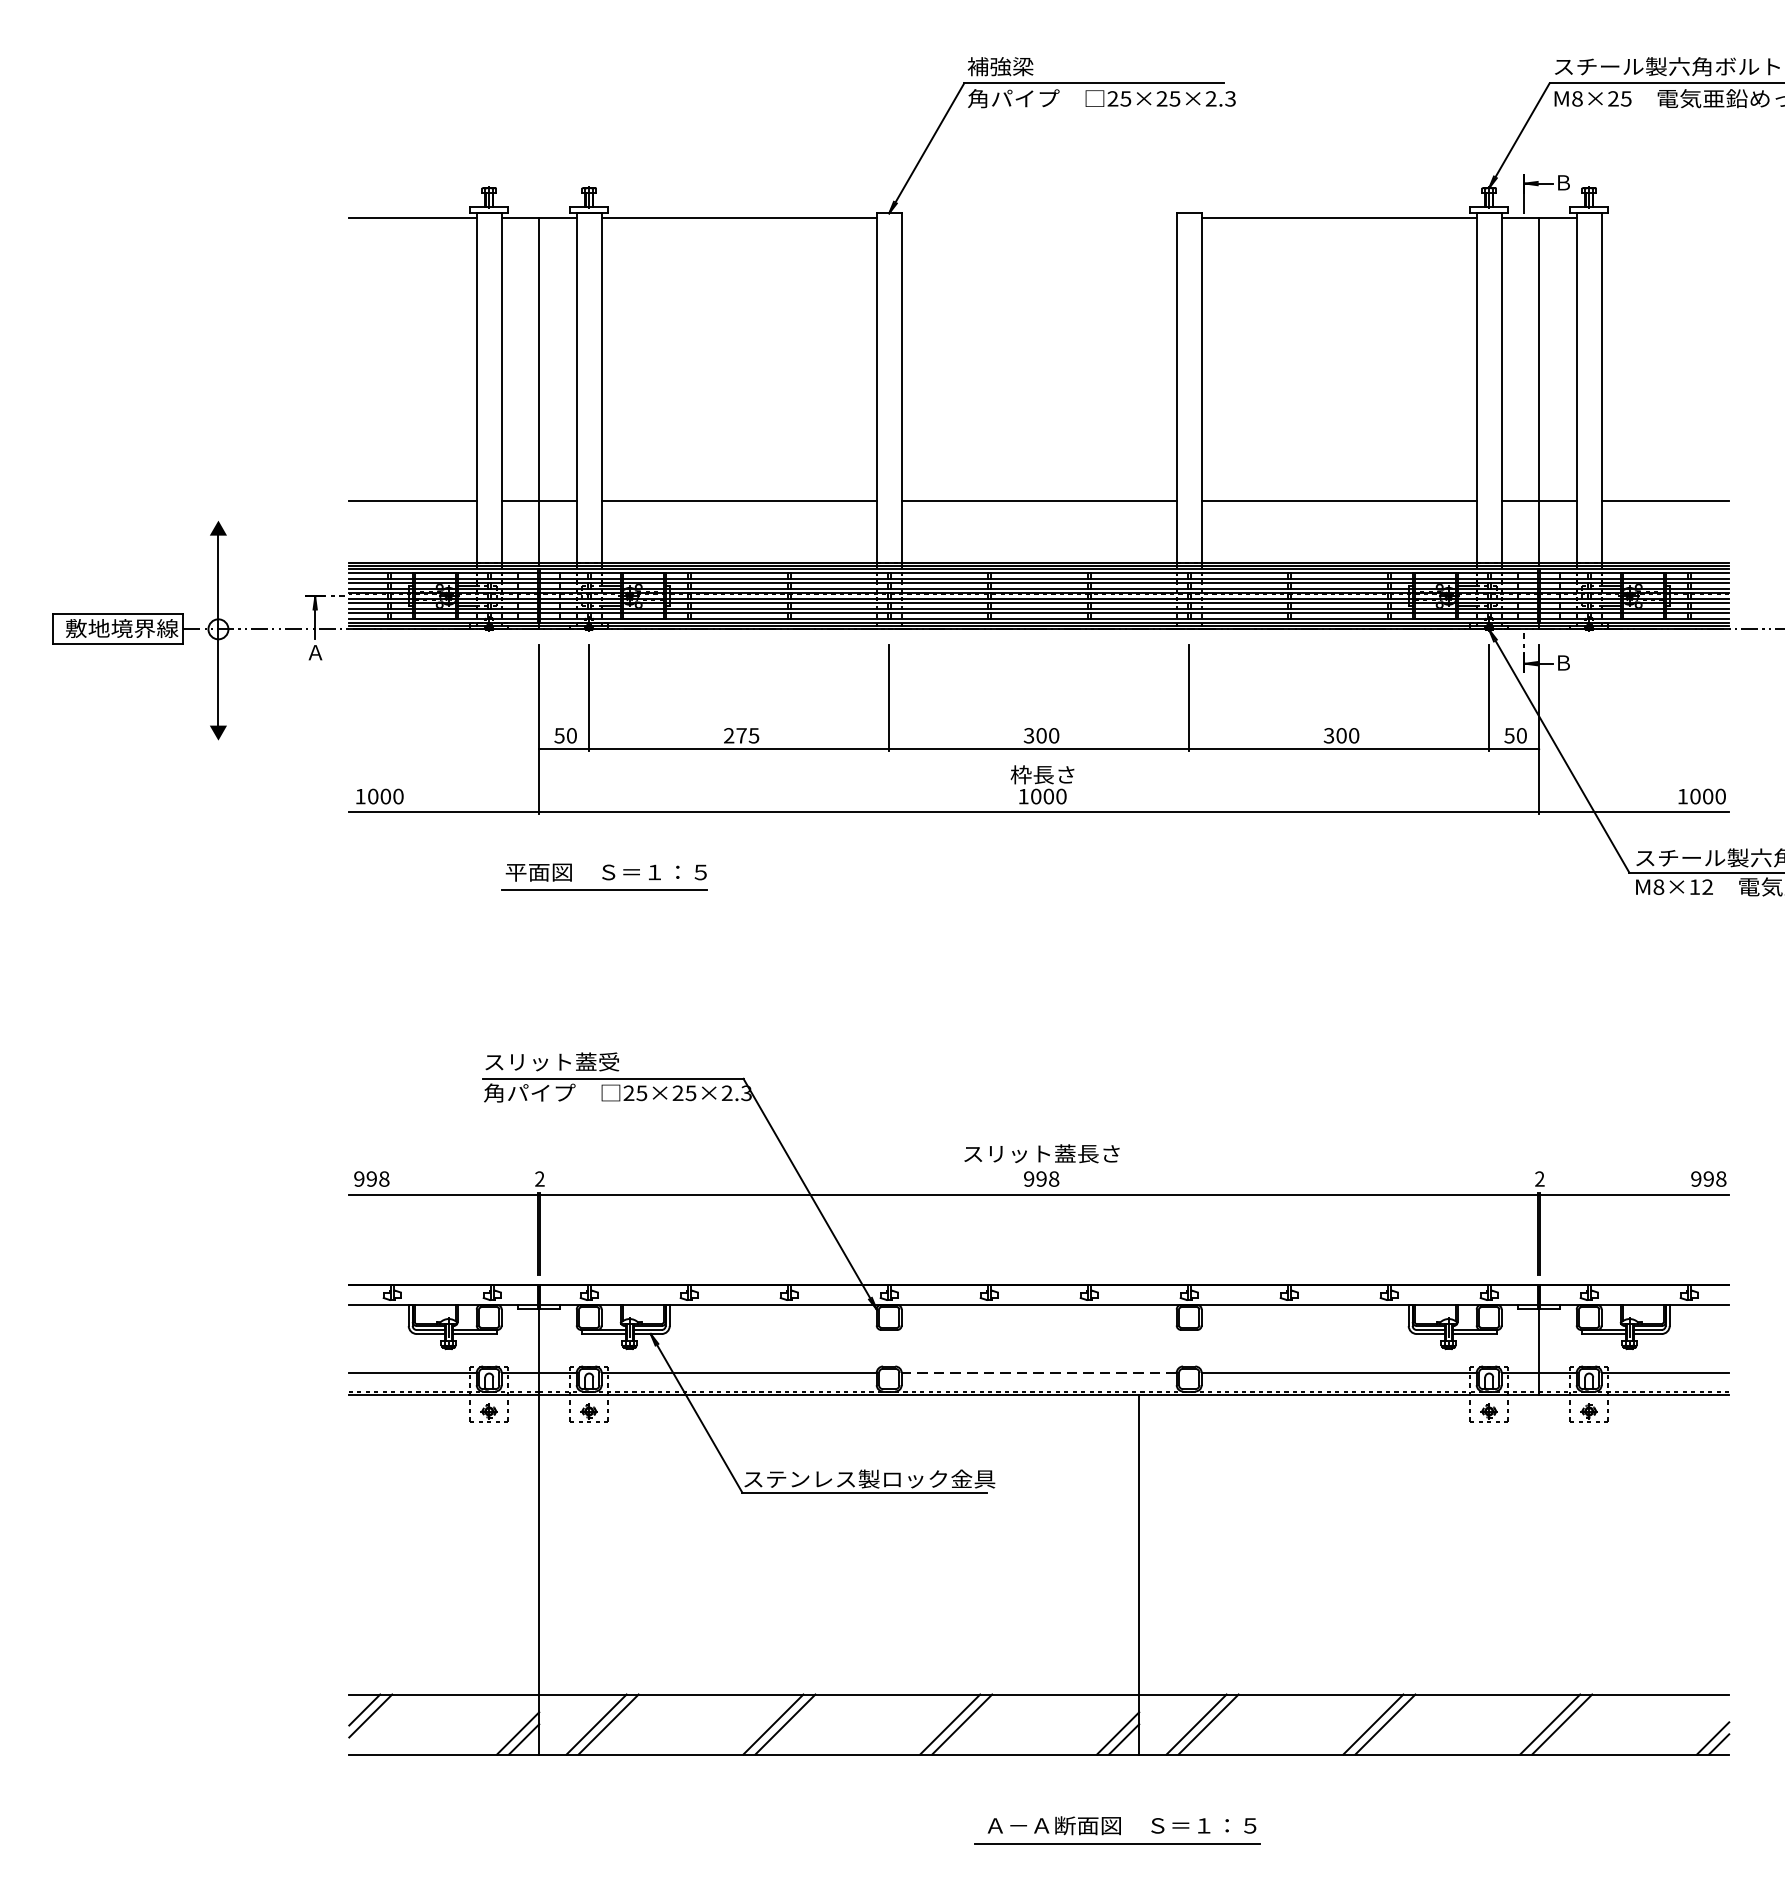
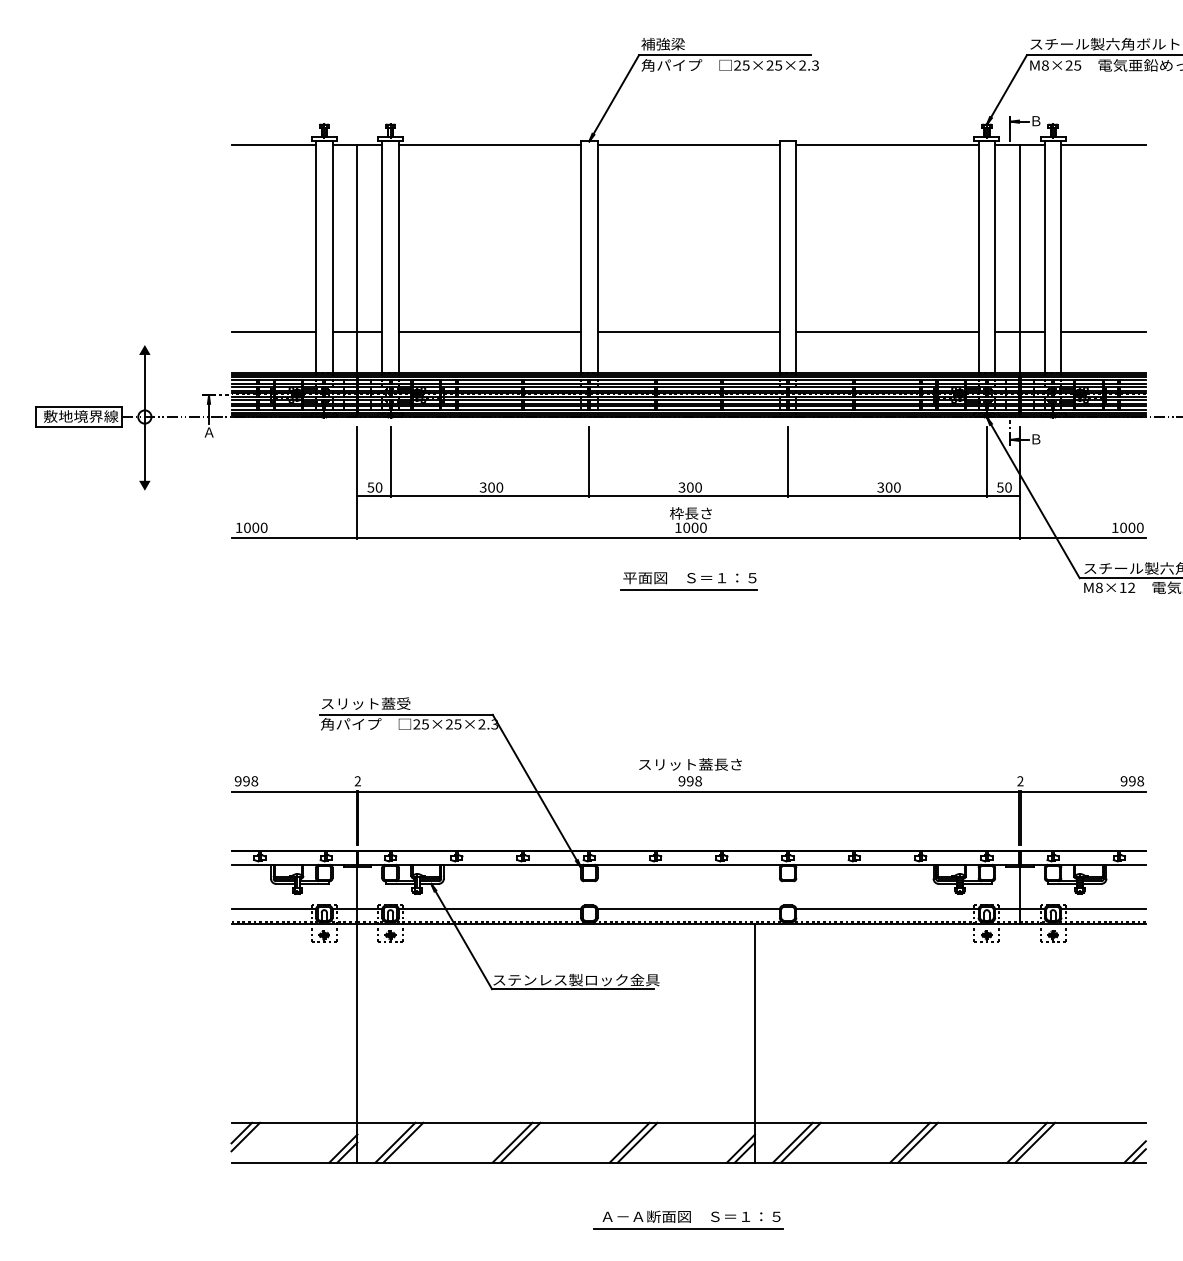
line: (1038, 218) -> (688, 144), added
line: (1665, 218) -> (1103, 144), added
text: (741, 735) -> (491, 487), 275 -> 300
part: (604, 877) -> (688, 581), moved
line: (1038, 1372) -> (688, 909), dashed -> solid
part: (1117, 1829) -> (688, 1219), moved

